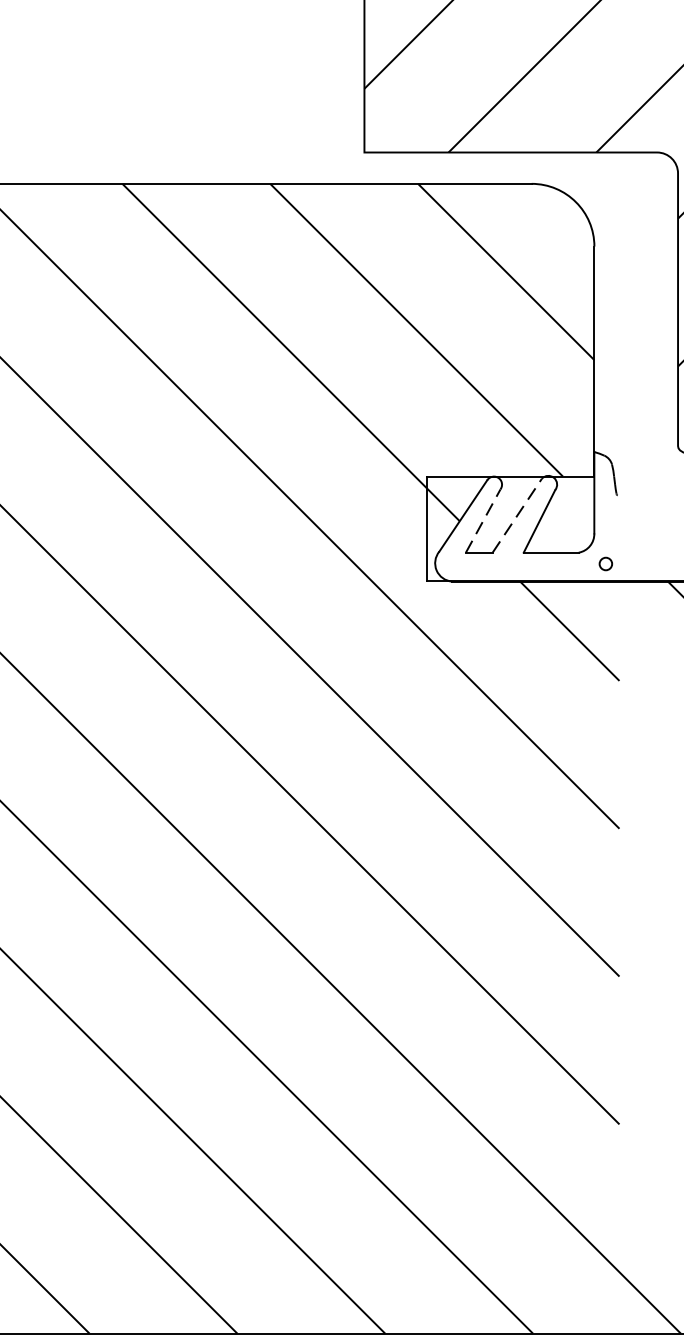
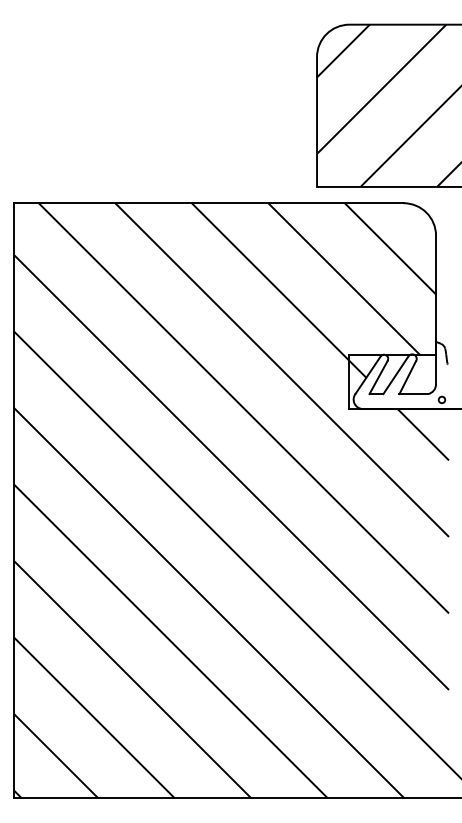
line: (518, 514) -> (396, 374), dashed -> solid
line: (483, 520) -> (378, 377), dashed -> solid

